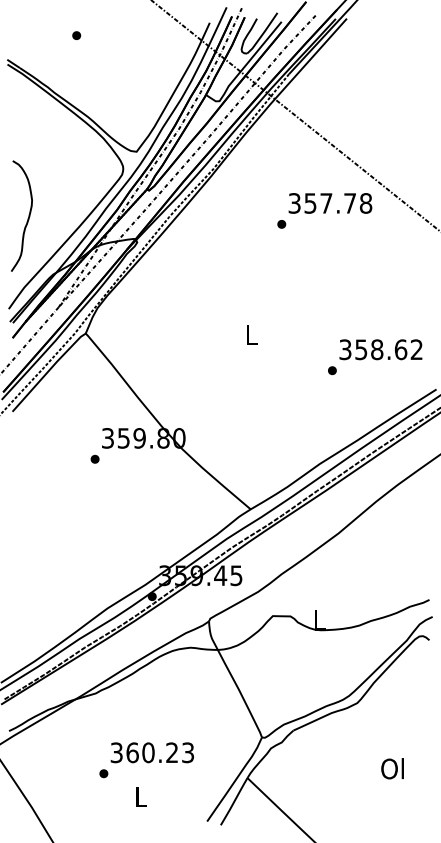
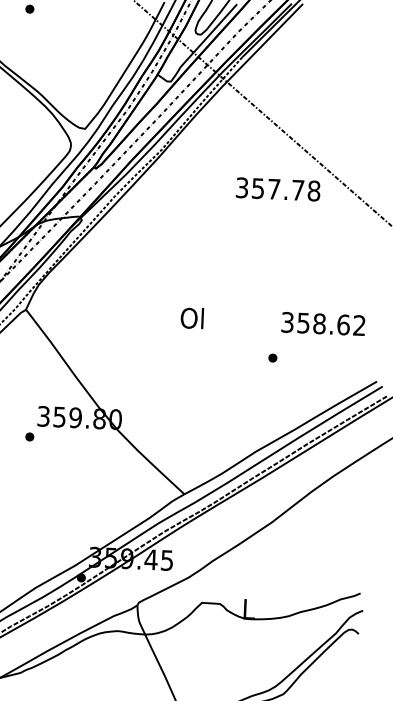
part: (281, 224) -> (228, 208), removed
text: (250, 334) -> (191, 318), L -> Ol
text: (380, 349) -> (322, 323), moved

